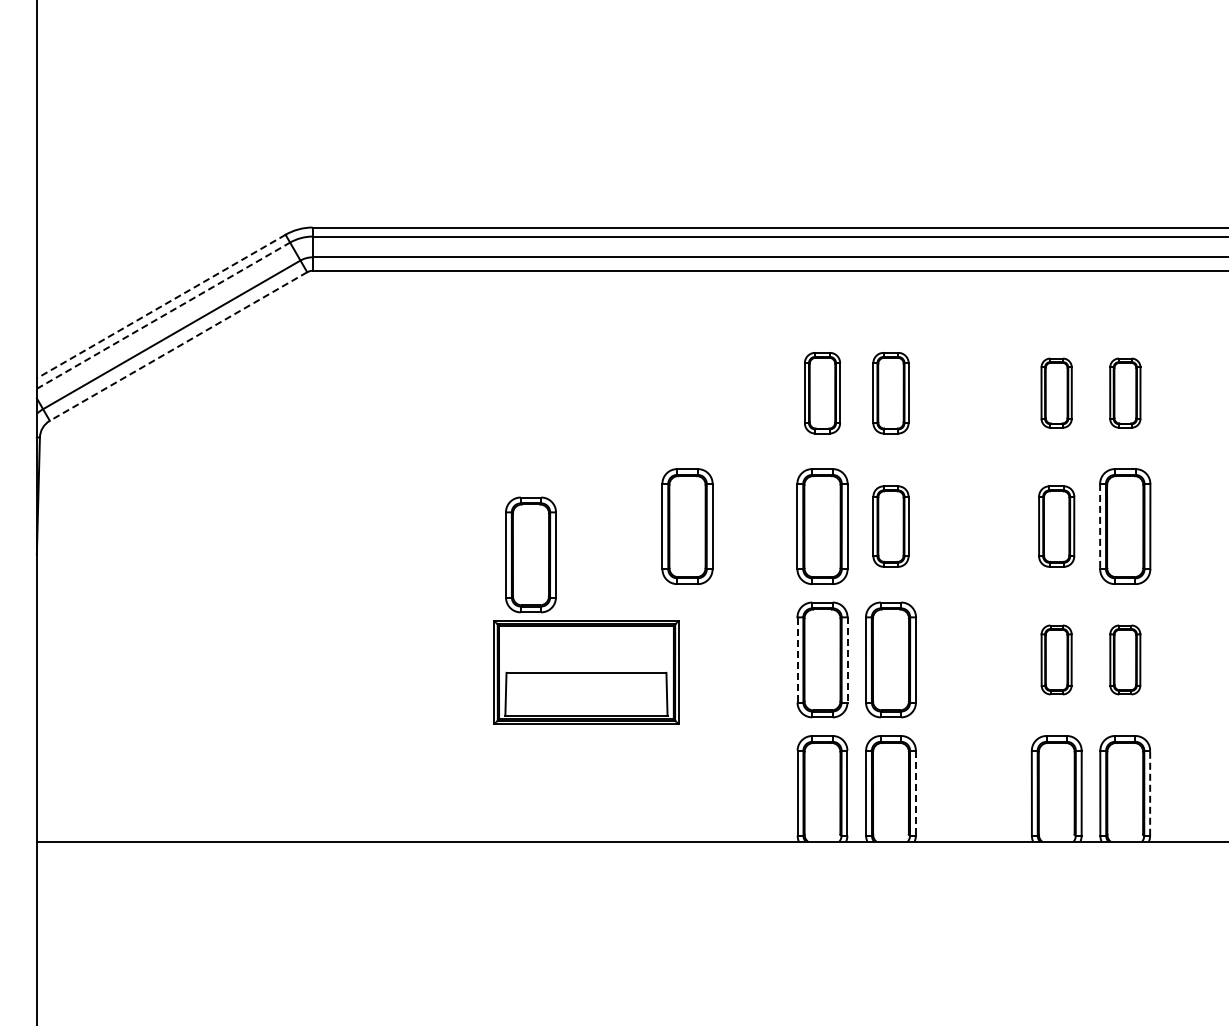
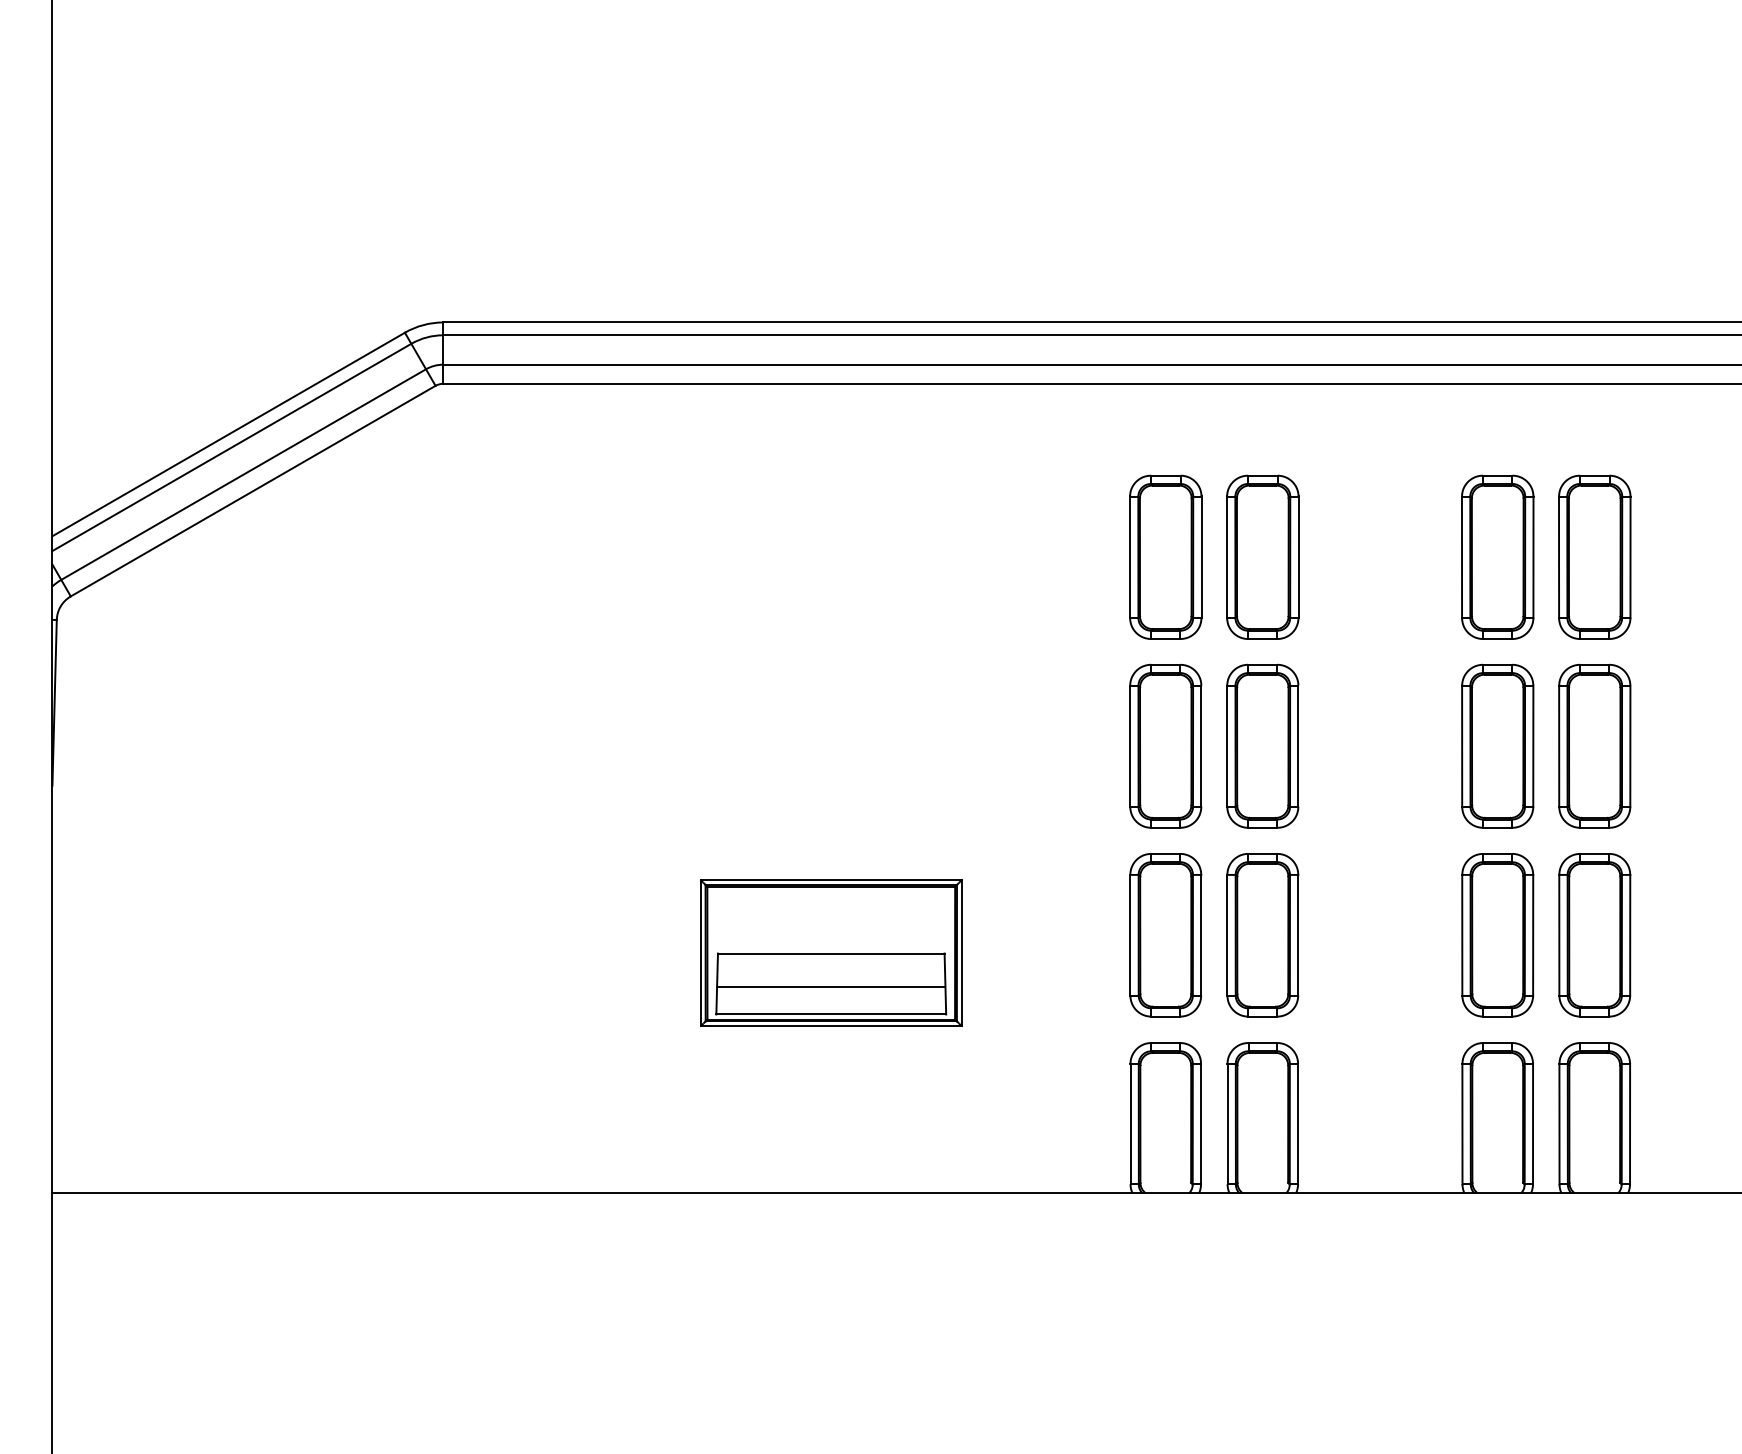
line: (161, 306) -> (229, 434), dashed -> solid
line: (163, 315) -> (231, 447), dashed -> solid
line: (178, 346) -> (253, 491), dashed -> solid
part: (822, 392) -> (1165, 556), size x1.43
part: (890, 392) -> (1262, 556), size x1.43
part: (1056, 392) -> (1497, 556), size x1.67
part: (1125, 392) -> (1595, 556), size x1.67
part: (687, 526) -> (974, 746), removed
part: (890, 526) -> (1262, 746), size x1.43
part: (1056, 526) -> (1497, 746), size x1.43
line: (1100, 526) -> (1559, 746), dashed -> solid
part: (530, 554) -> (751, 785), removed
line: (797, 659) -> (1130, 934), dashed -> solid
line: (847, 659) -> (1201, 934), dashed -> solid
part: (1056, 659) -> (1497, 934), size x1.67
part: (1125, 659) -> (1595, 934), size x1.67
line: (586, 696) -> (831, 987), added
line: (1150, 792) -> (1630, 1123), dashed -> solid
line: (915, 793) -> (1297, 1124), dashed -> solid

